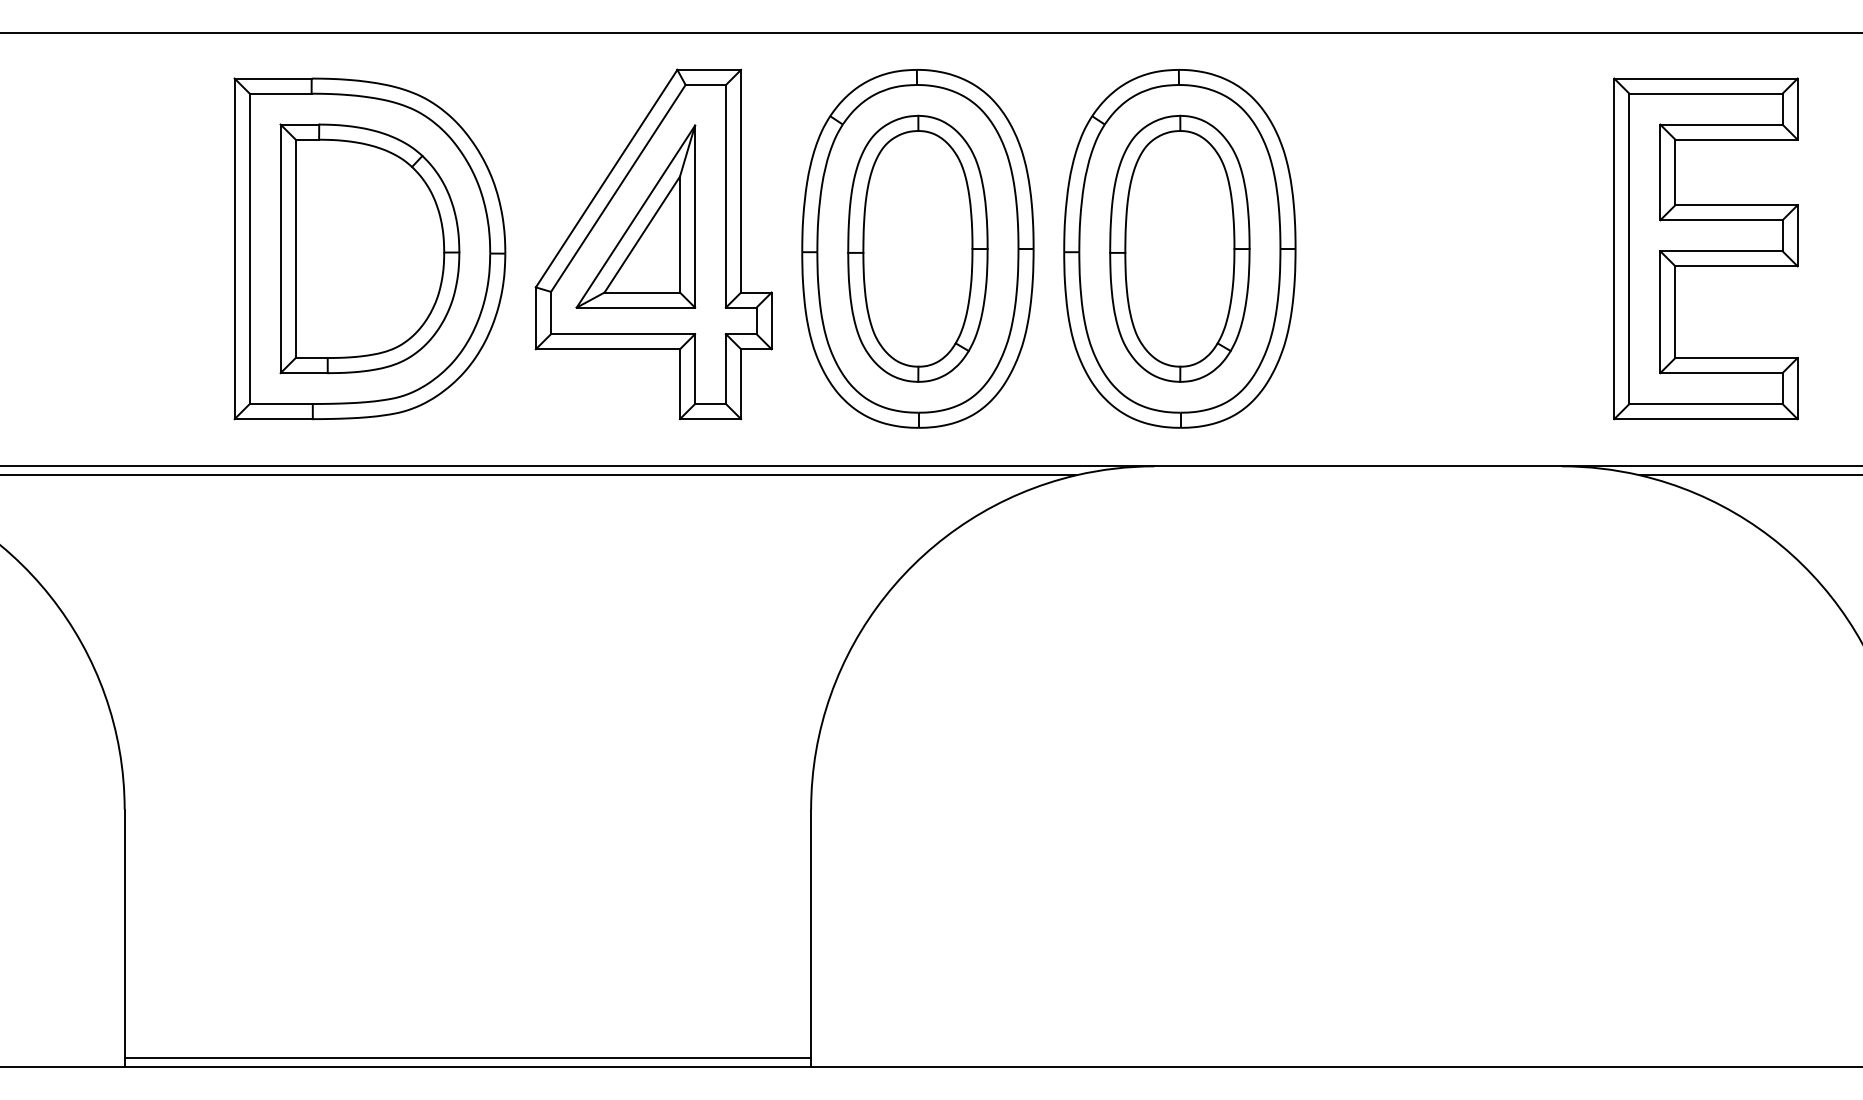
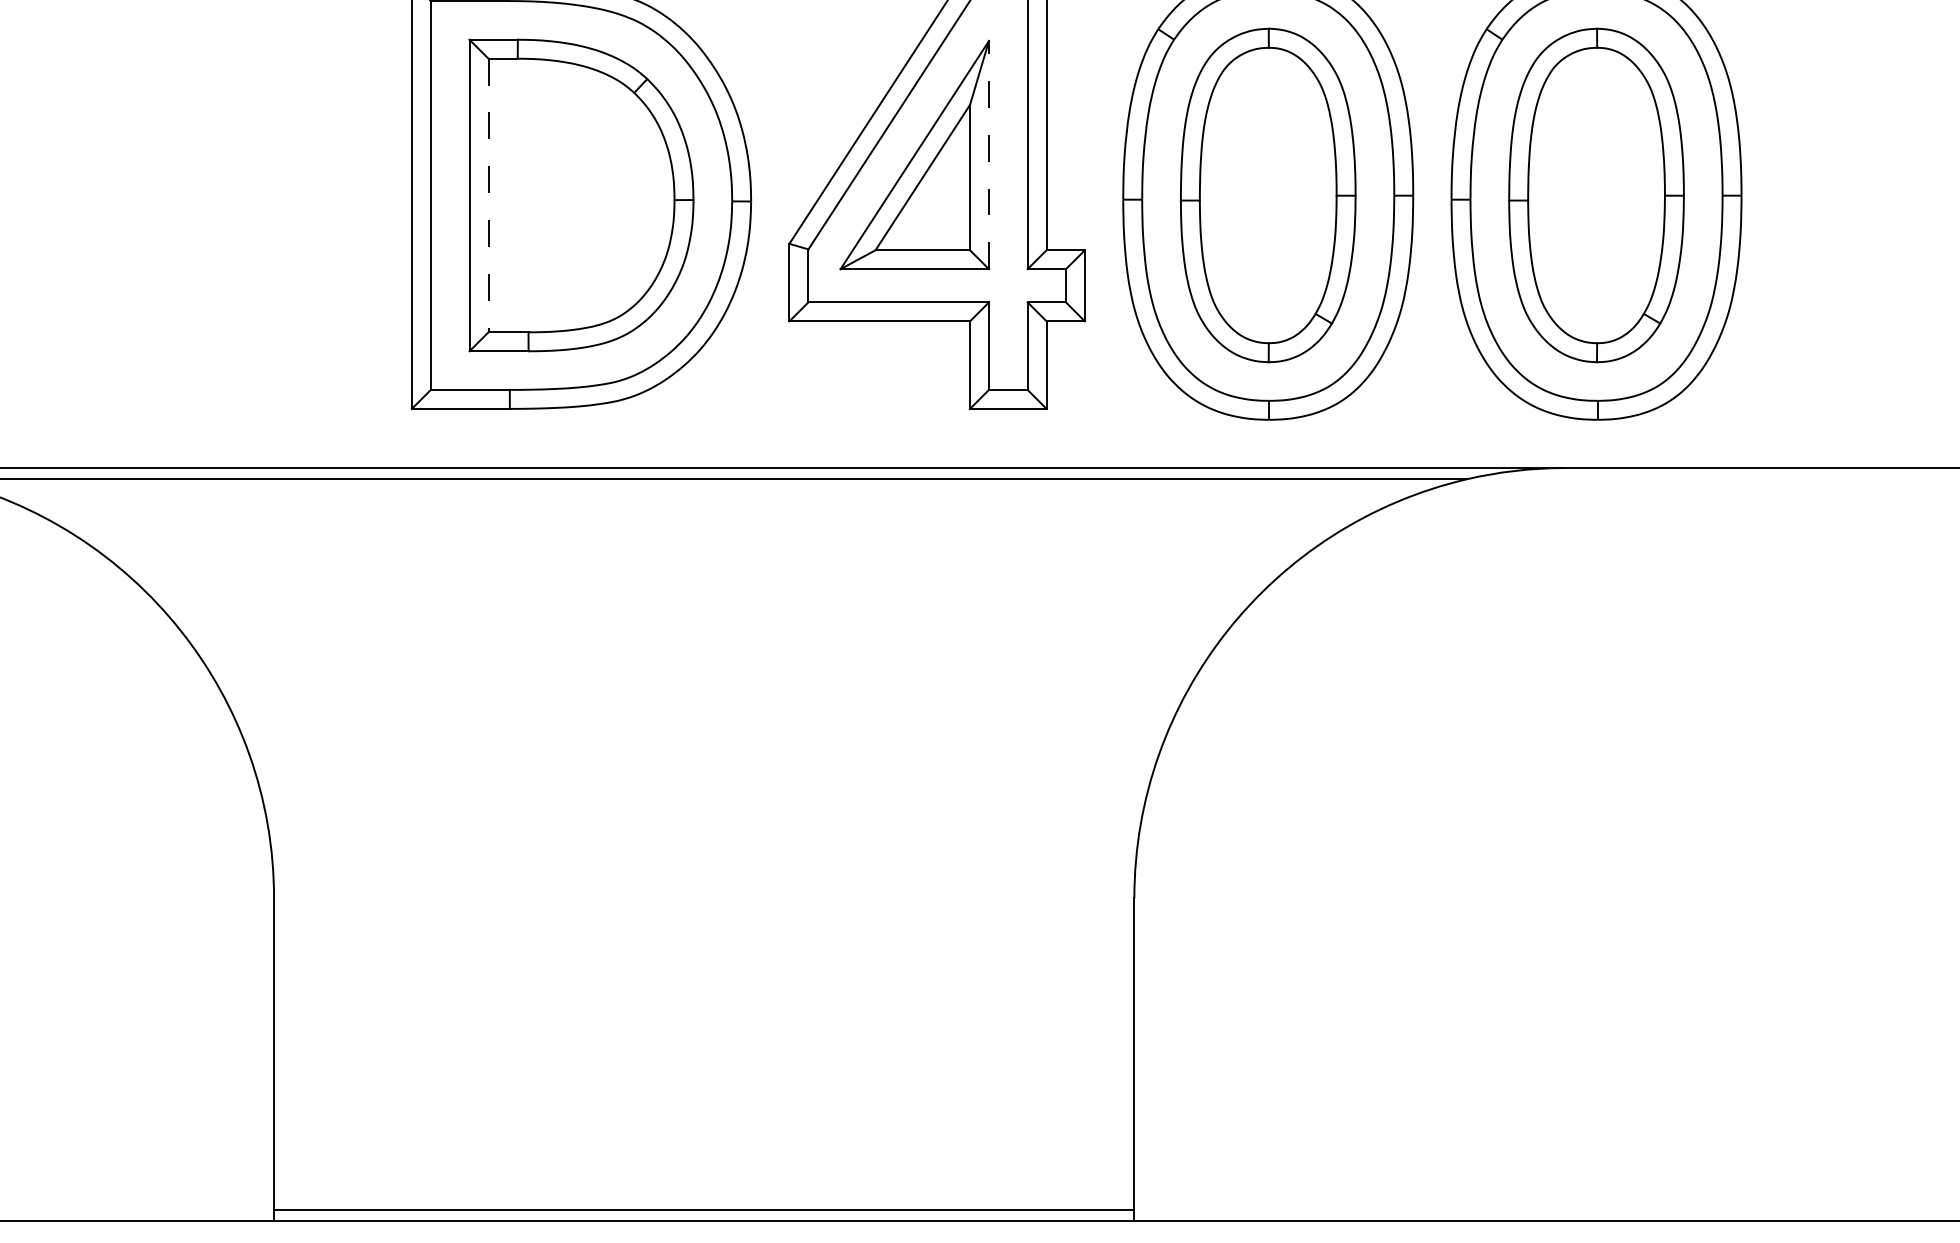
line: (695, 216) -> (989, 154), solid -> dashed
line: (295, 249) -> (488, 196), solid -> dashed

